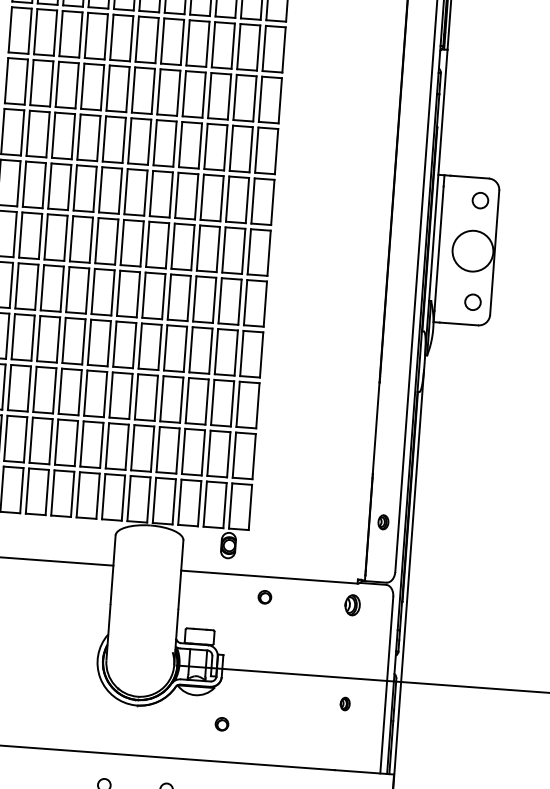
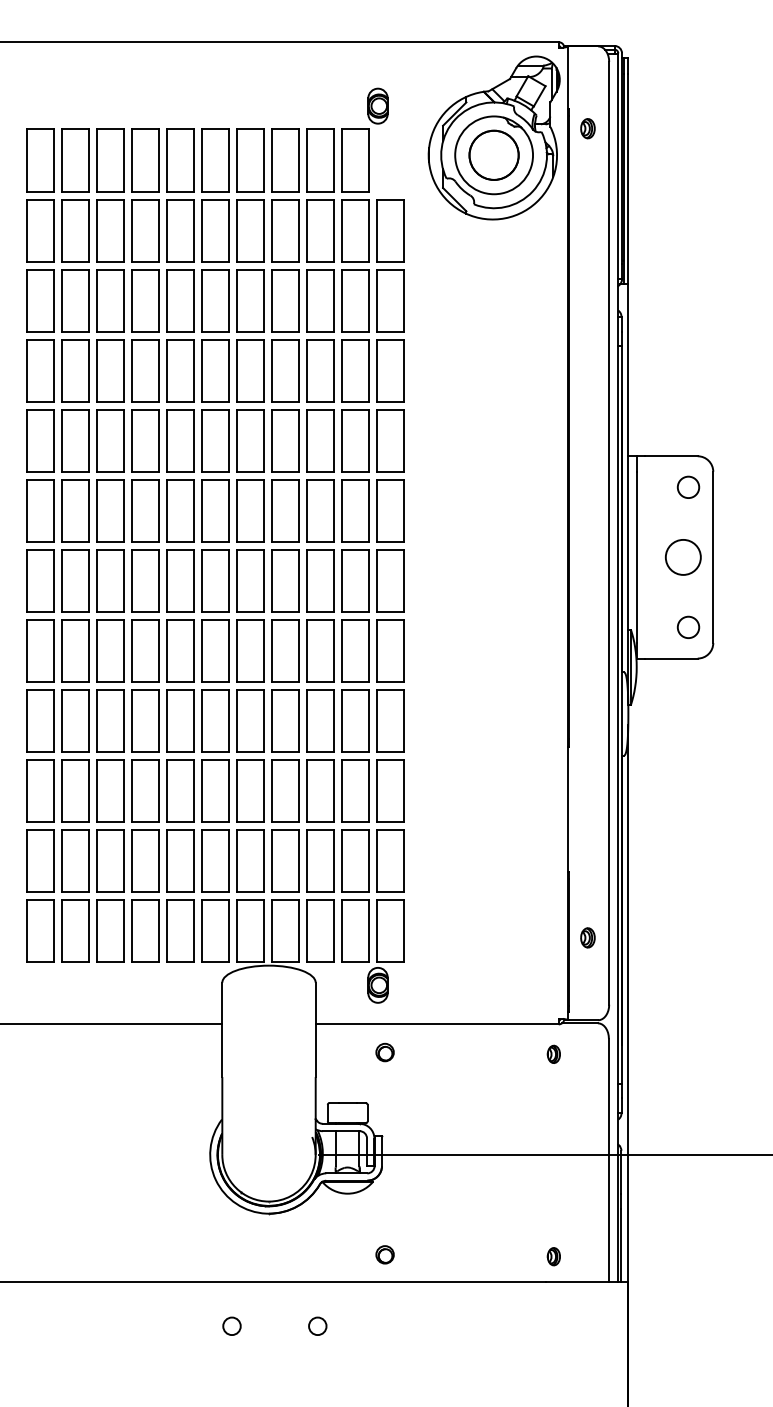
circle: (472, 250) -> (682, 556), size x0.62
part: (264, 597) -> (384, 1052), moved
part: (352, 604) -> (553, 1053), size x0.62
part: (344, 703) -> (553, 1256), moved
part: (221, 724) -> (384, 1254), moved

